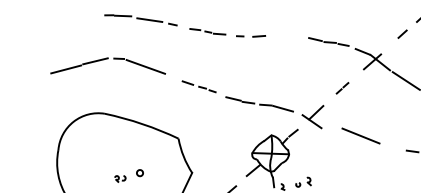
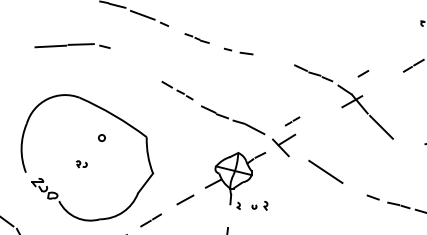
part: (207, 31) -> (196, 38), size x0.7
line: (402, 33) -> (363, 73), moved
line: (145, 66) -> (129, 59), removed
line: (342, 88) -> (292, 121), moved
circle: (139, 172) -> (101, 137), moved

